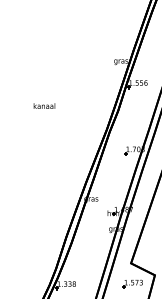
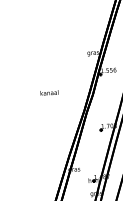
text: (44, 105) -> (49, 92), moved

